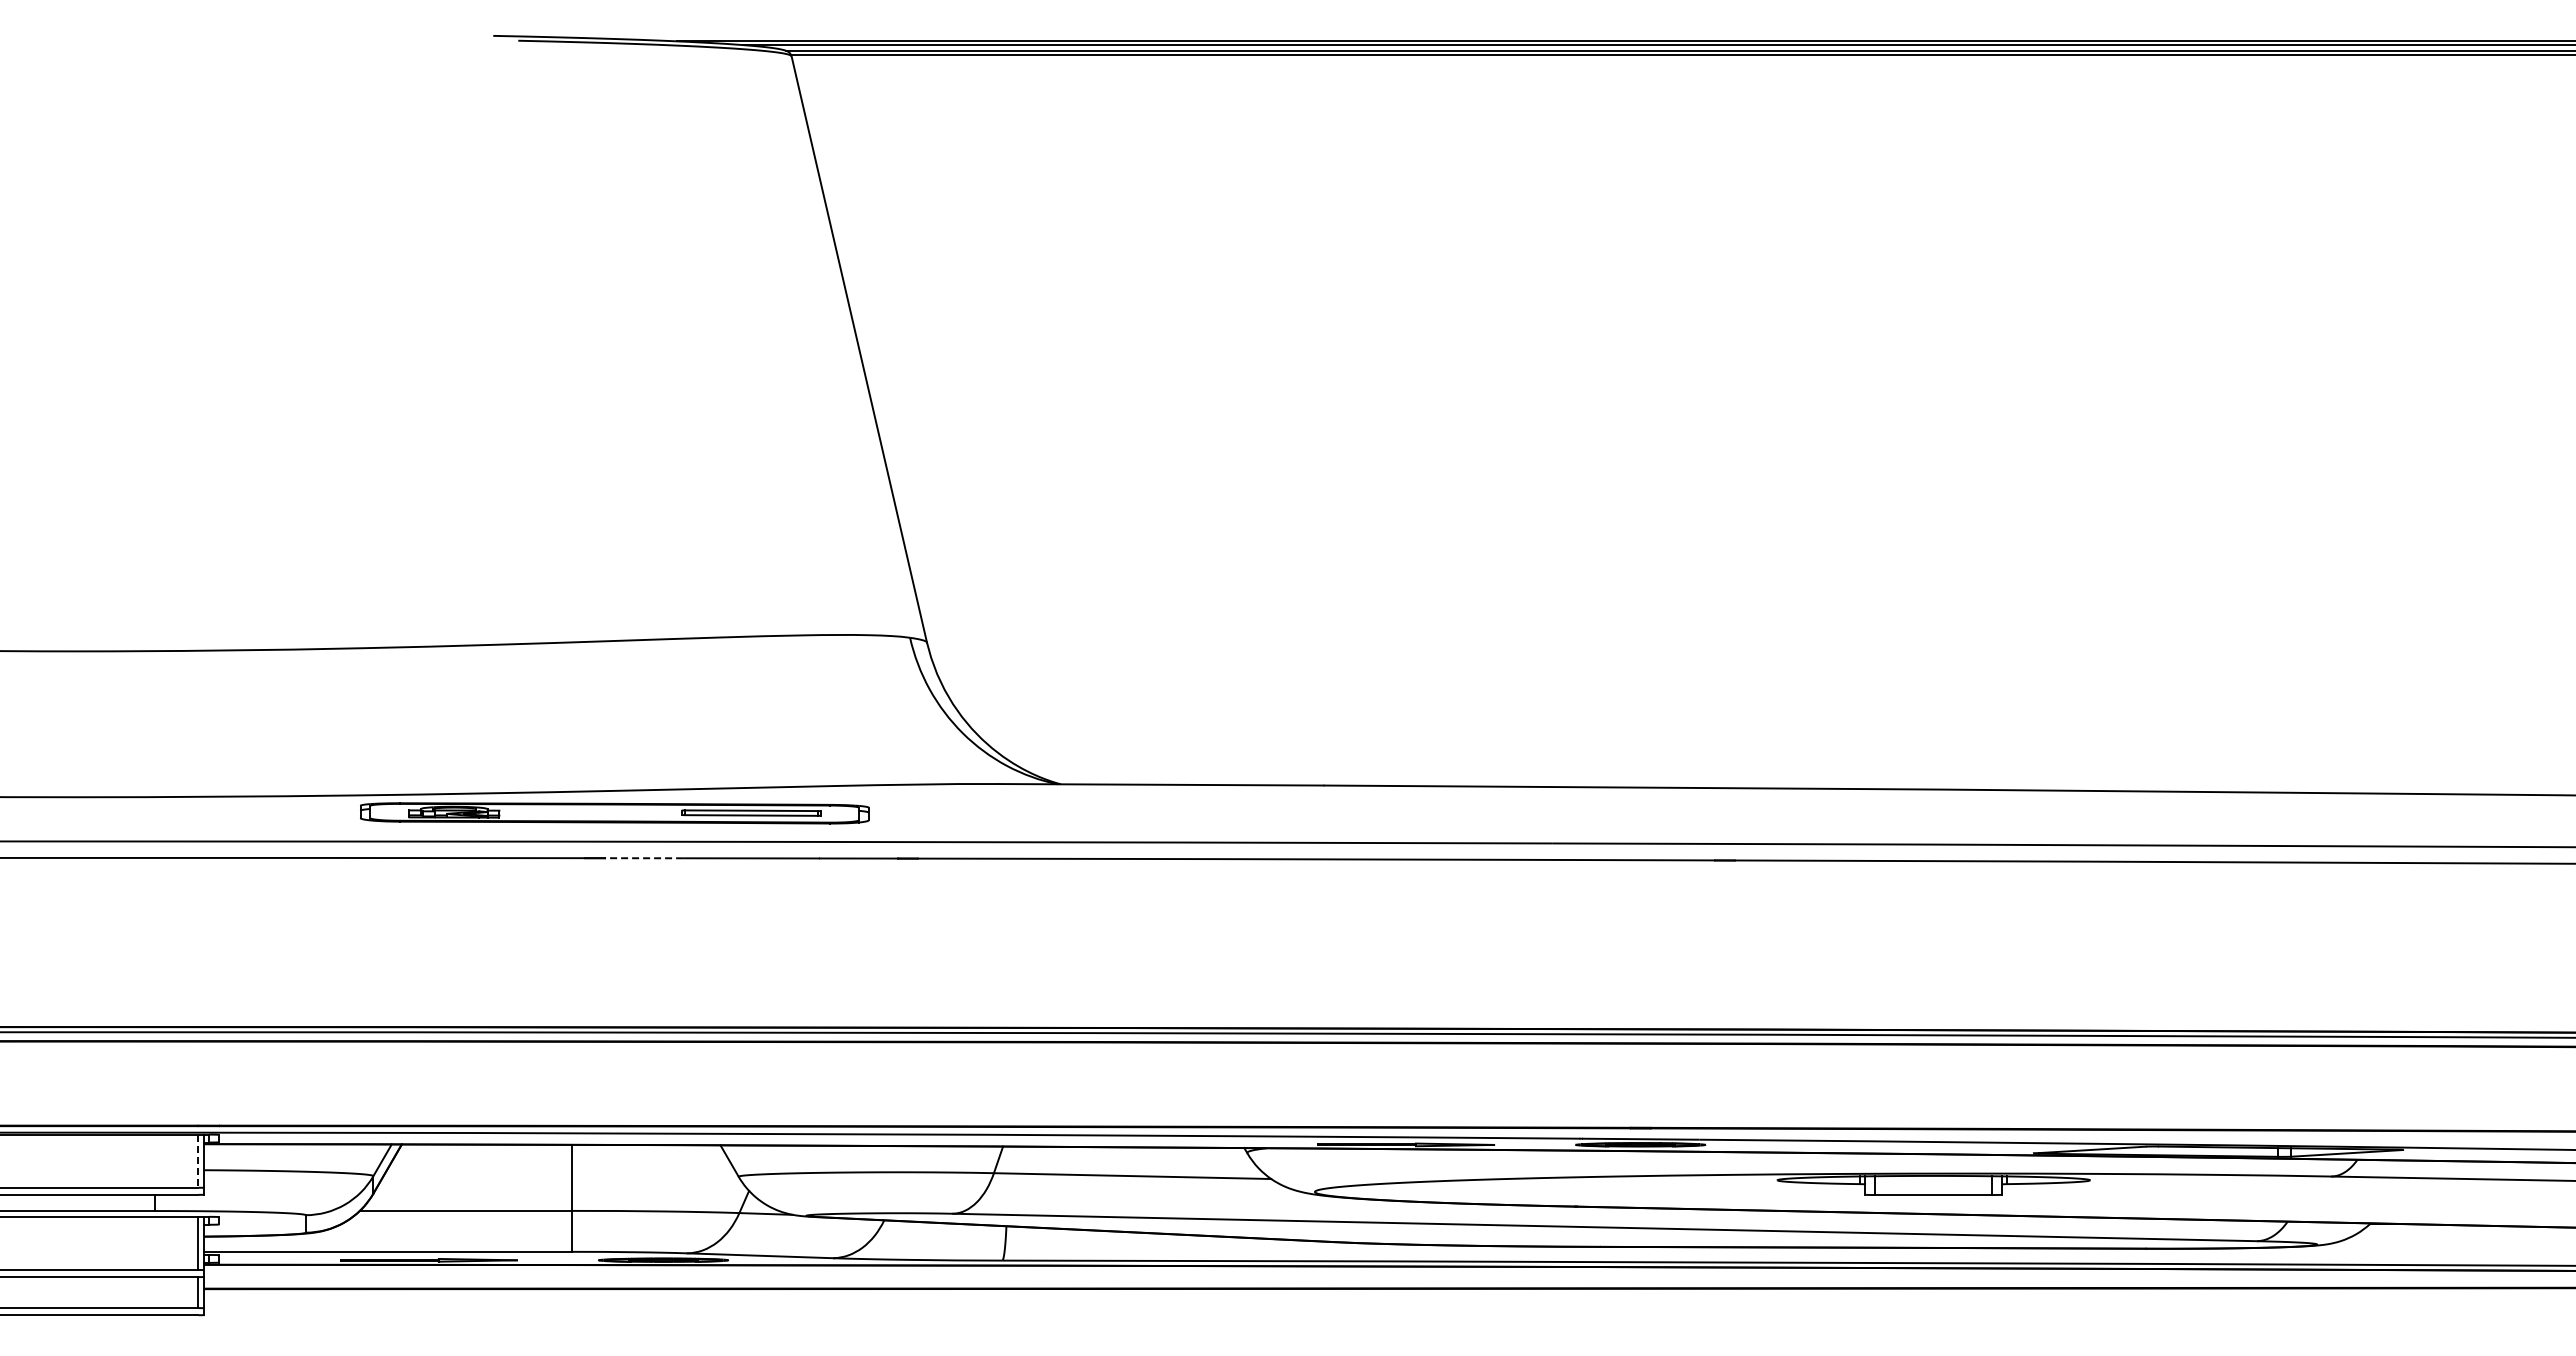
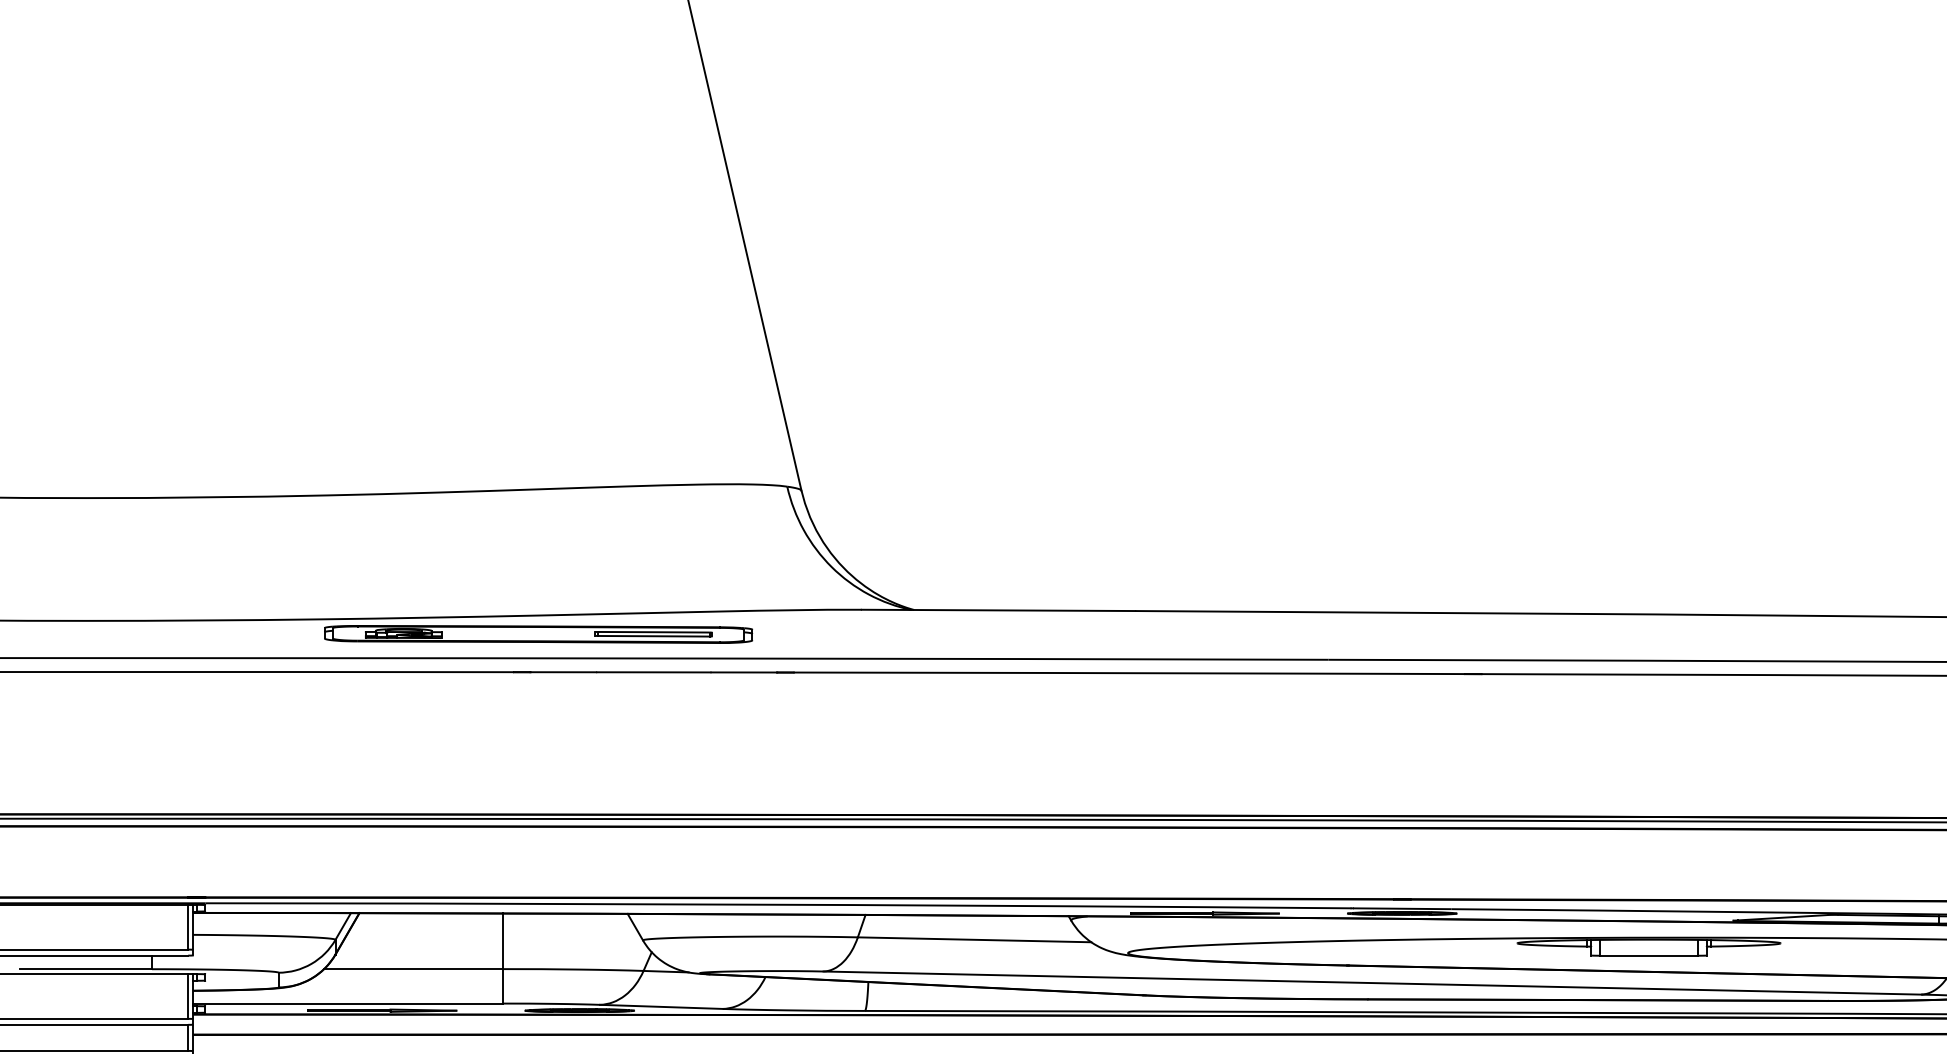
line: (643, 858) -> (562, 672), dashed -> solid
line: (198, 1161) -> (188, 927), dashed -> solid

